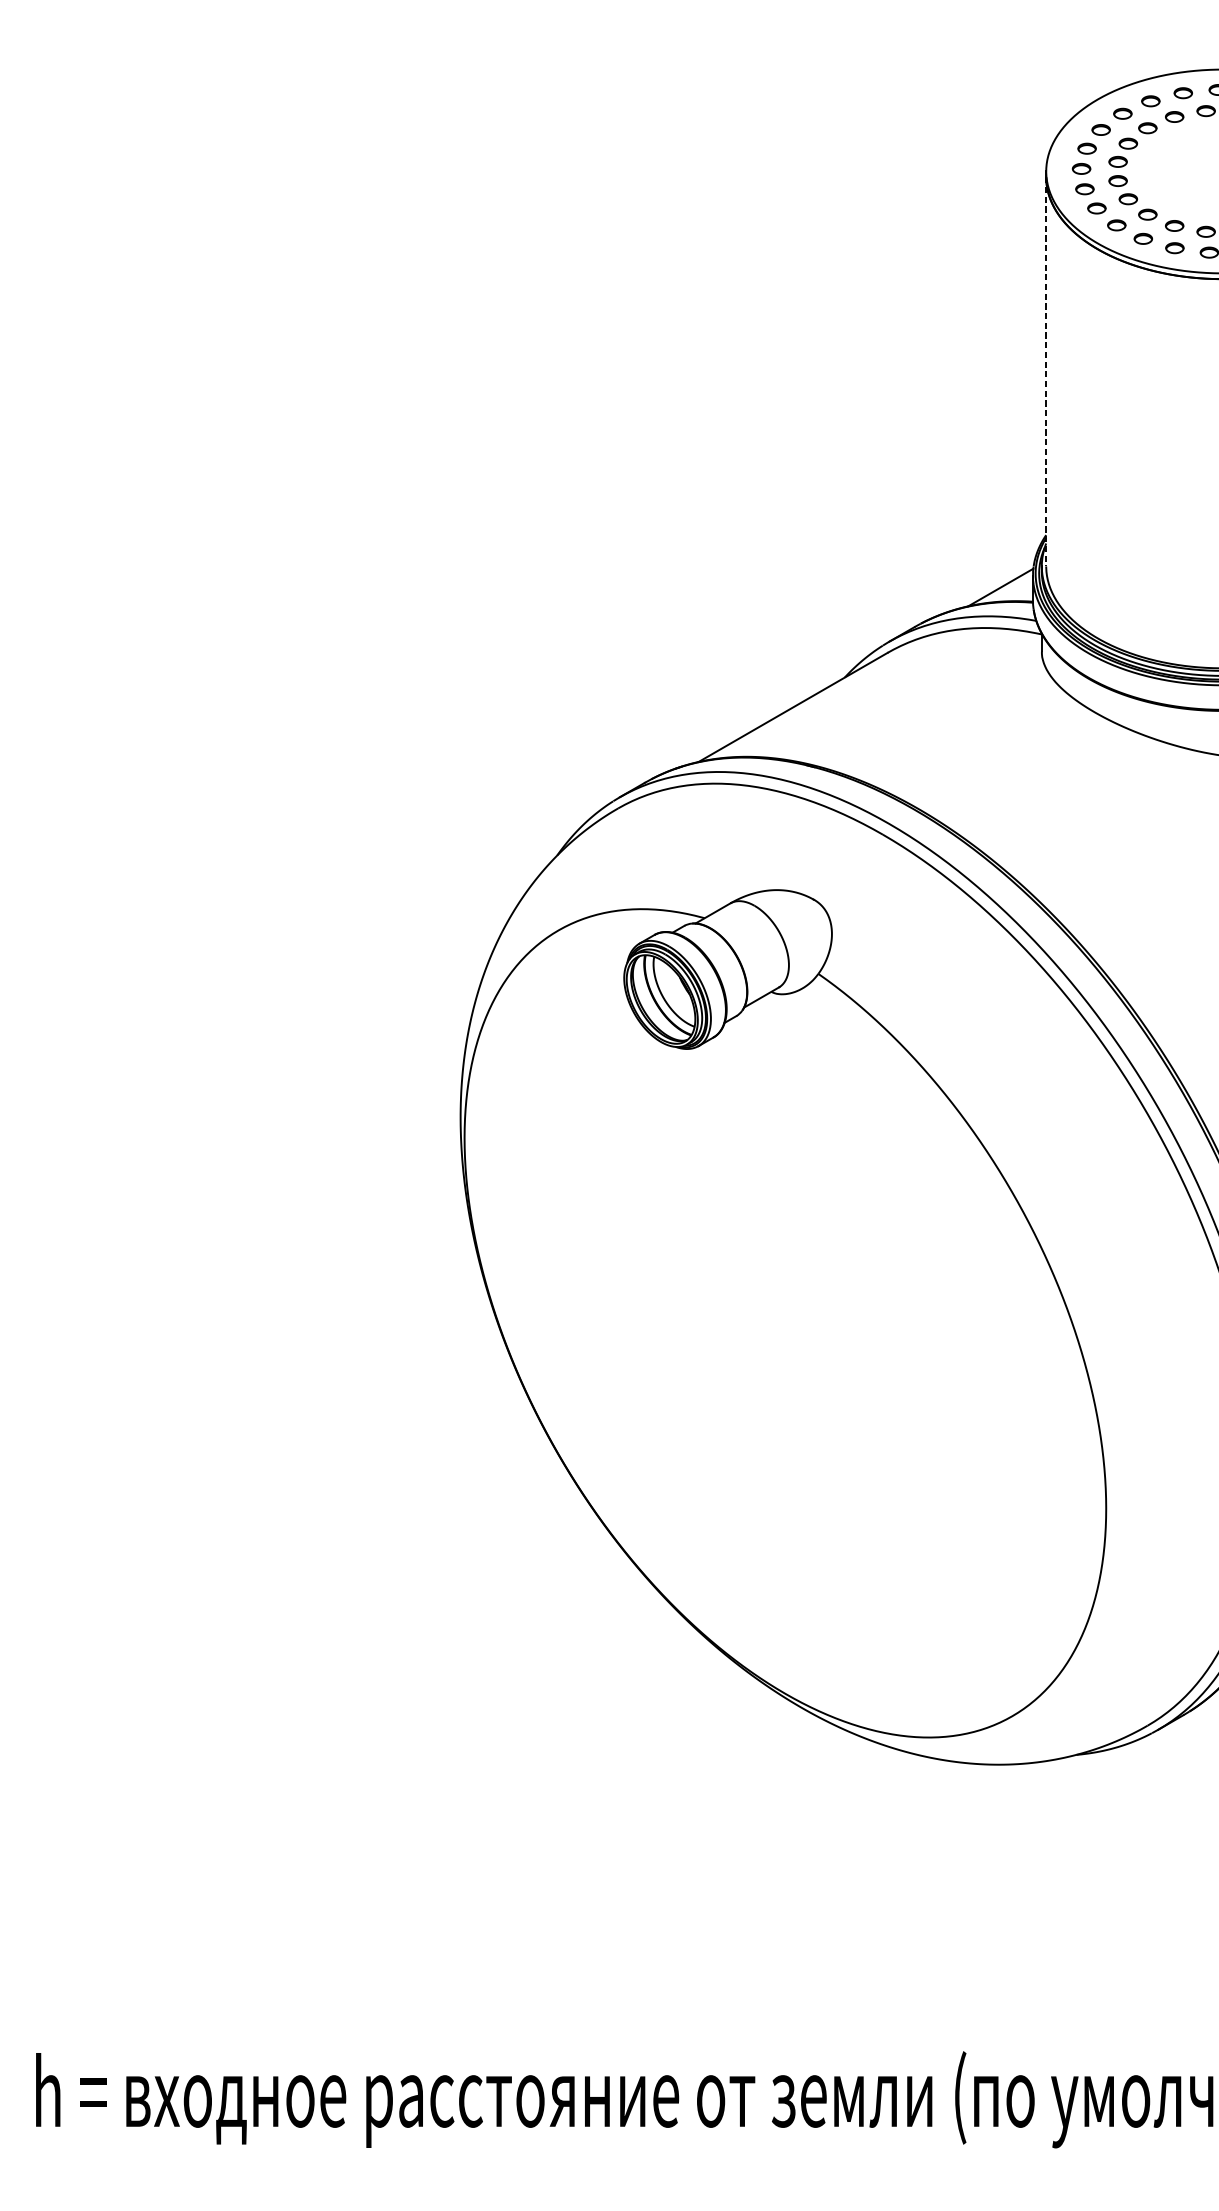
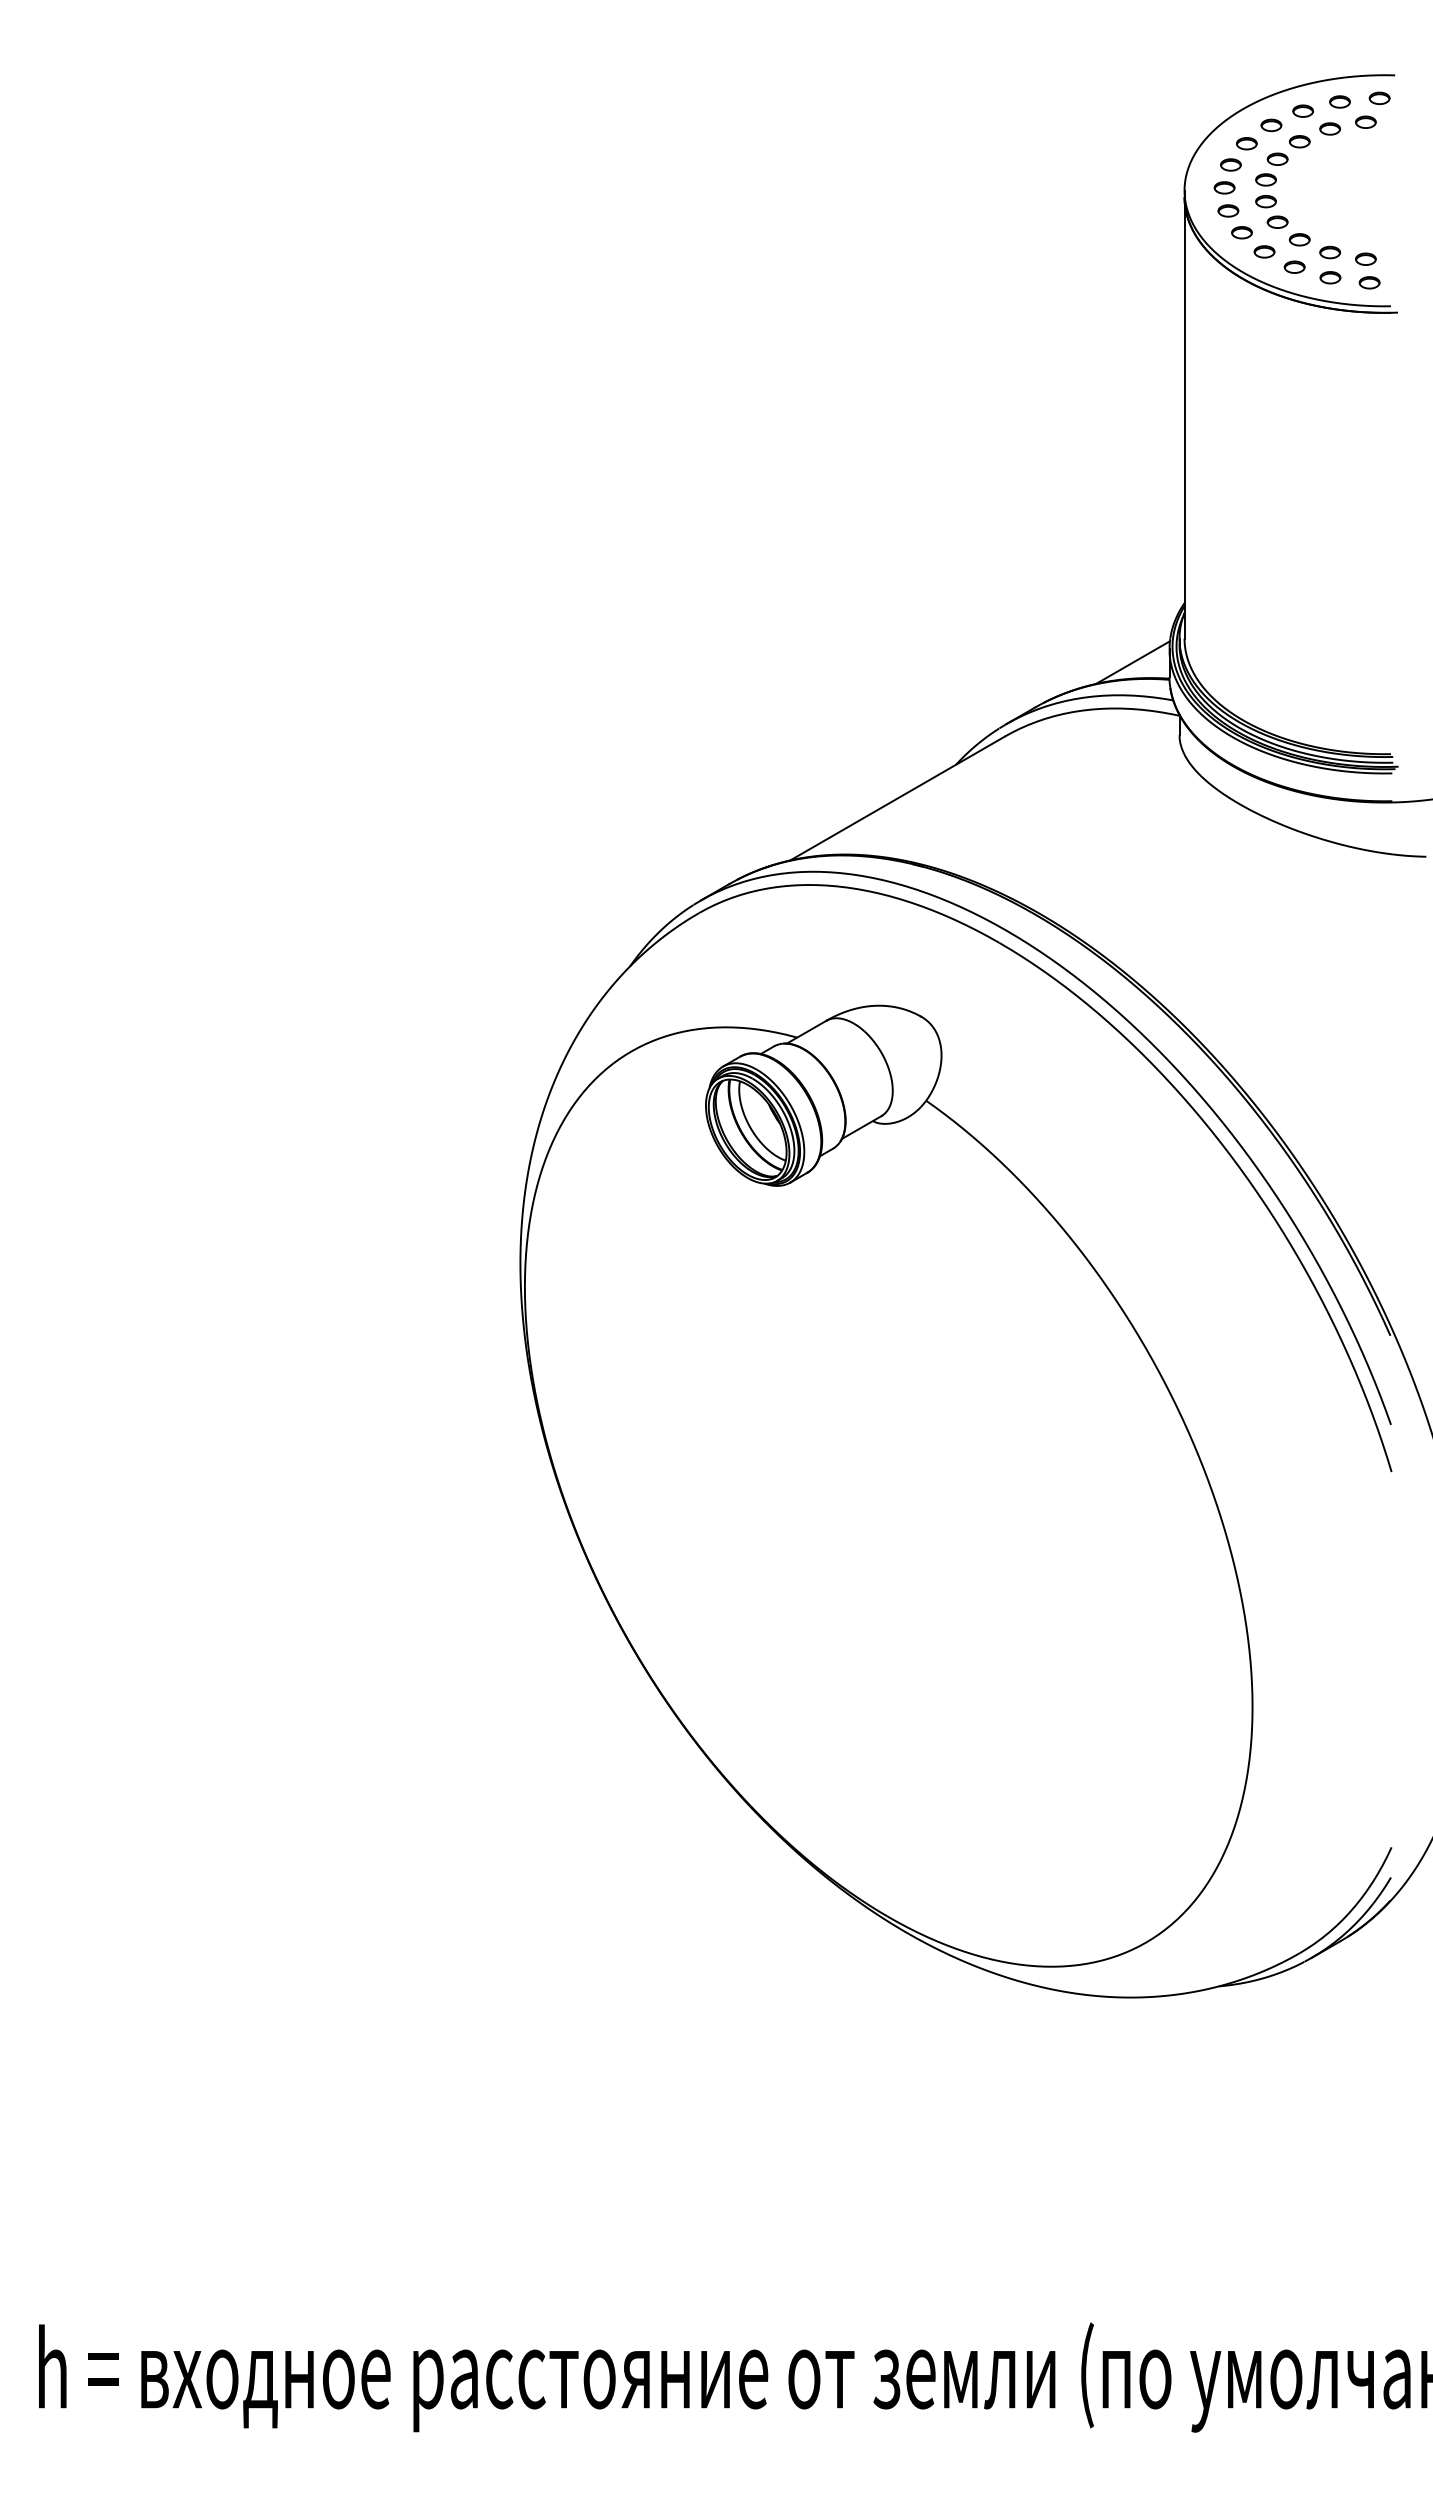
line: (1046, 371) -> (1184, 417), dashed -> solid

